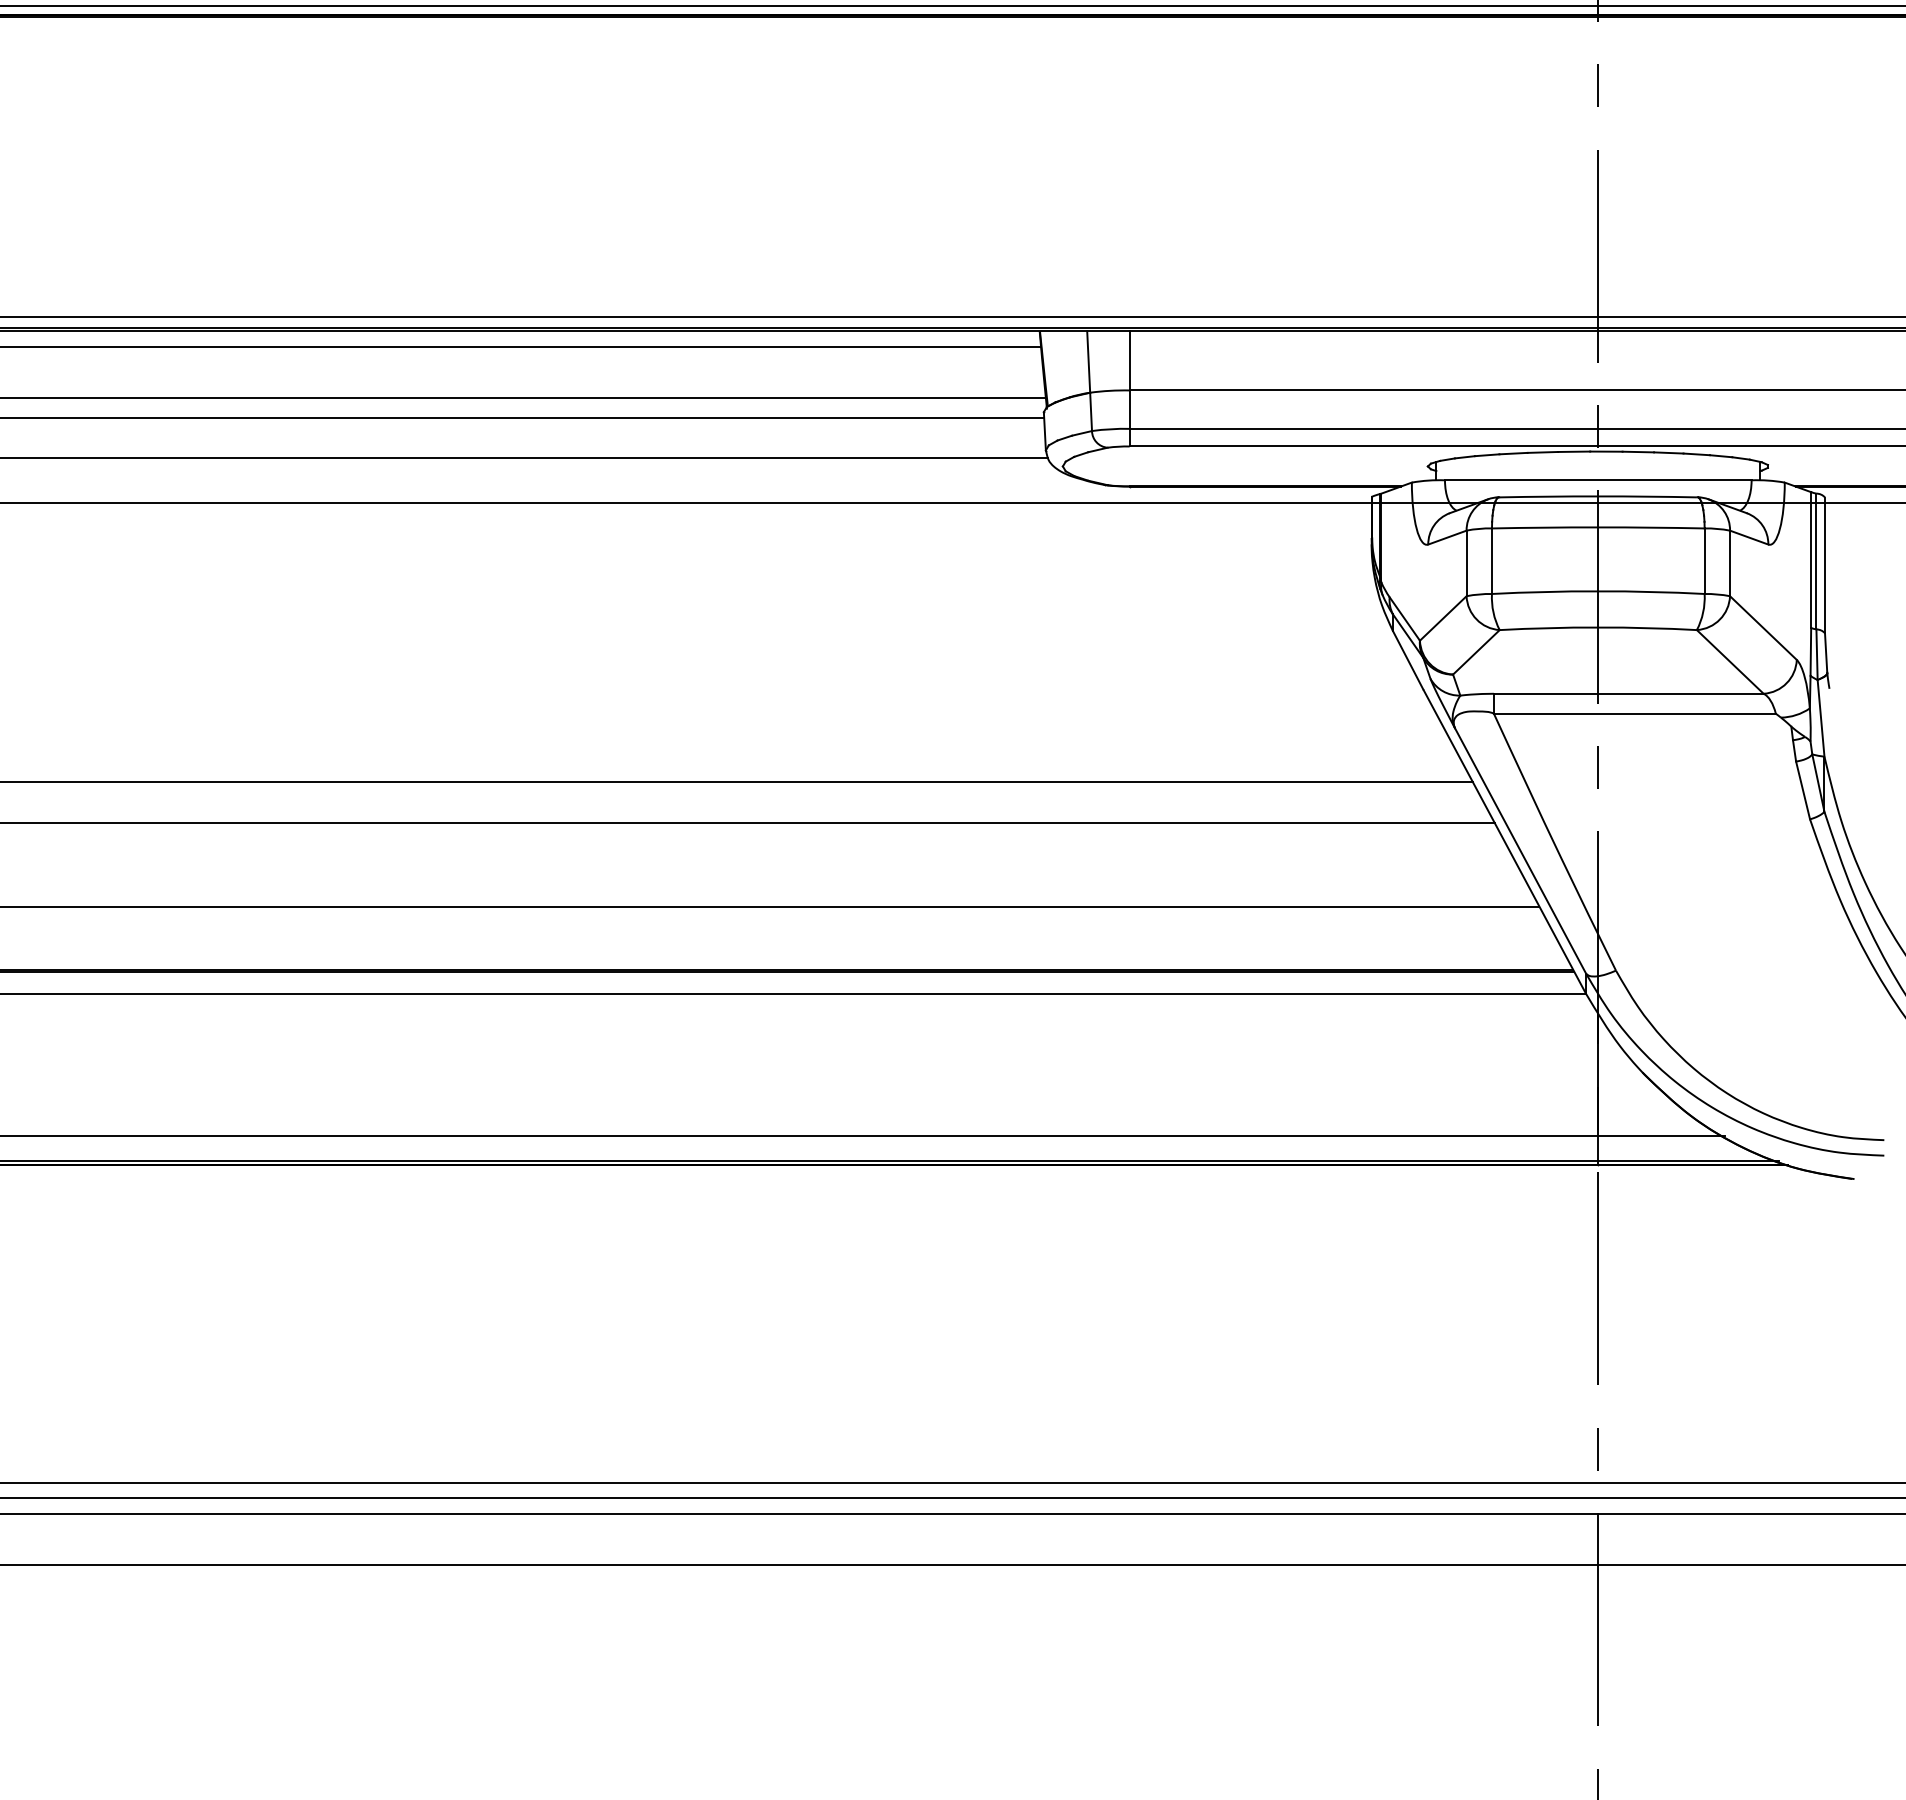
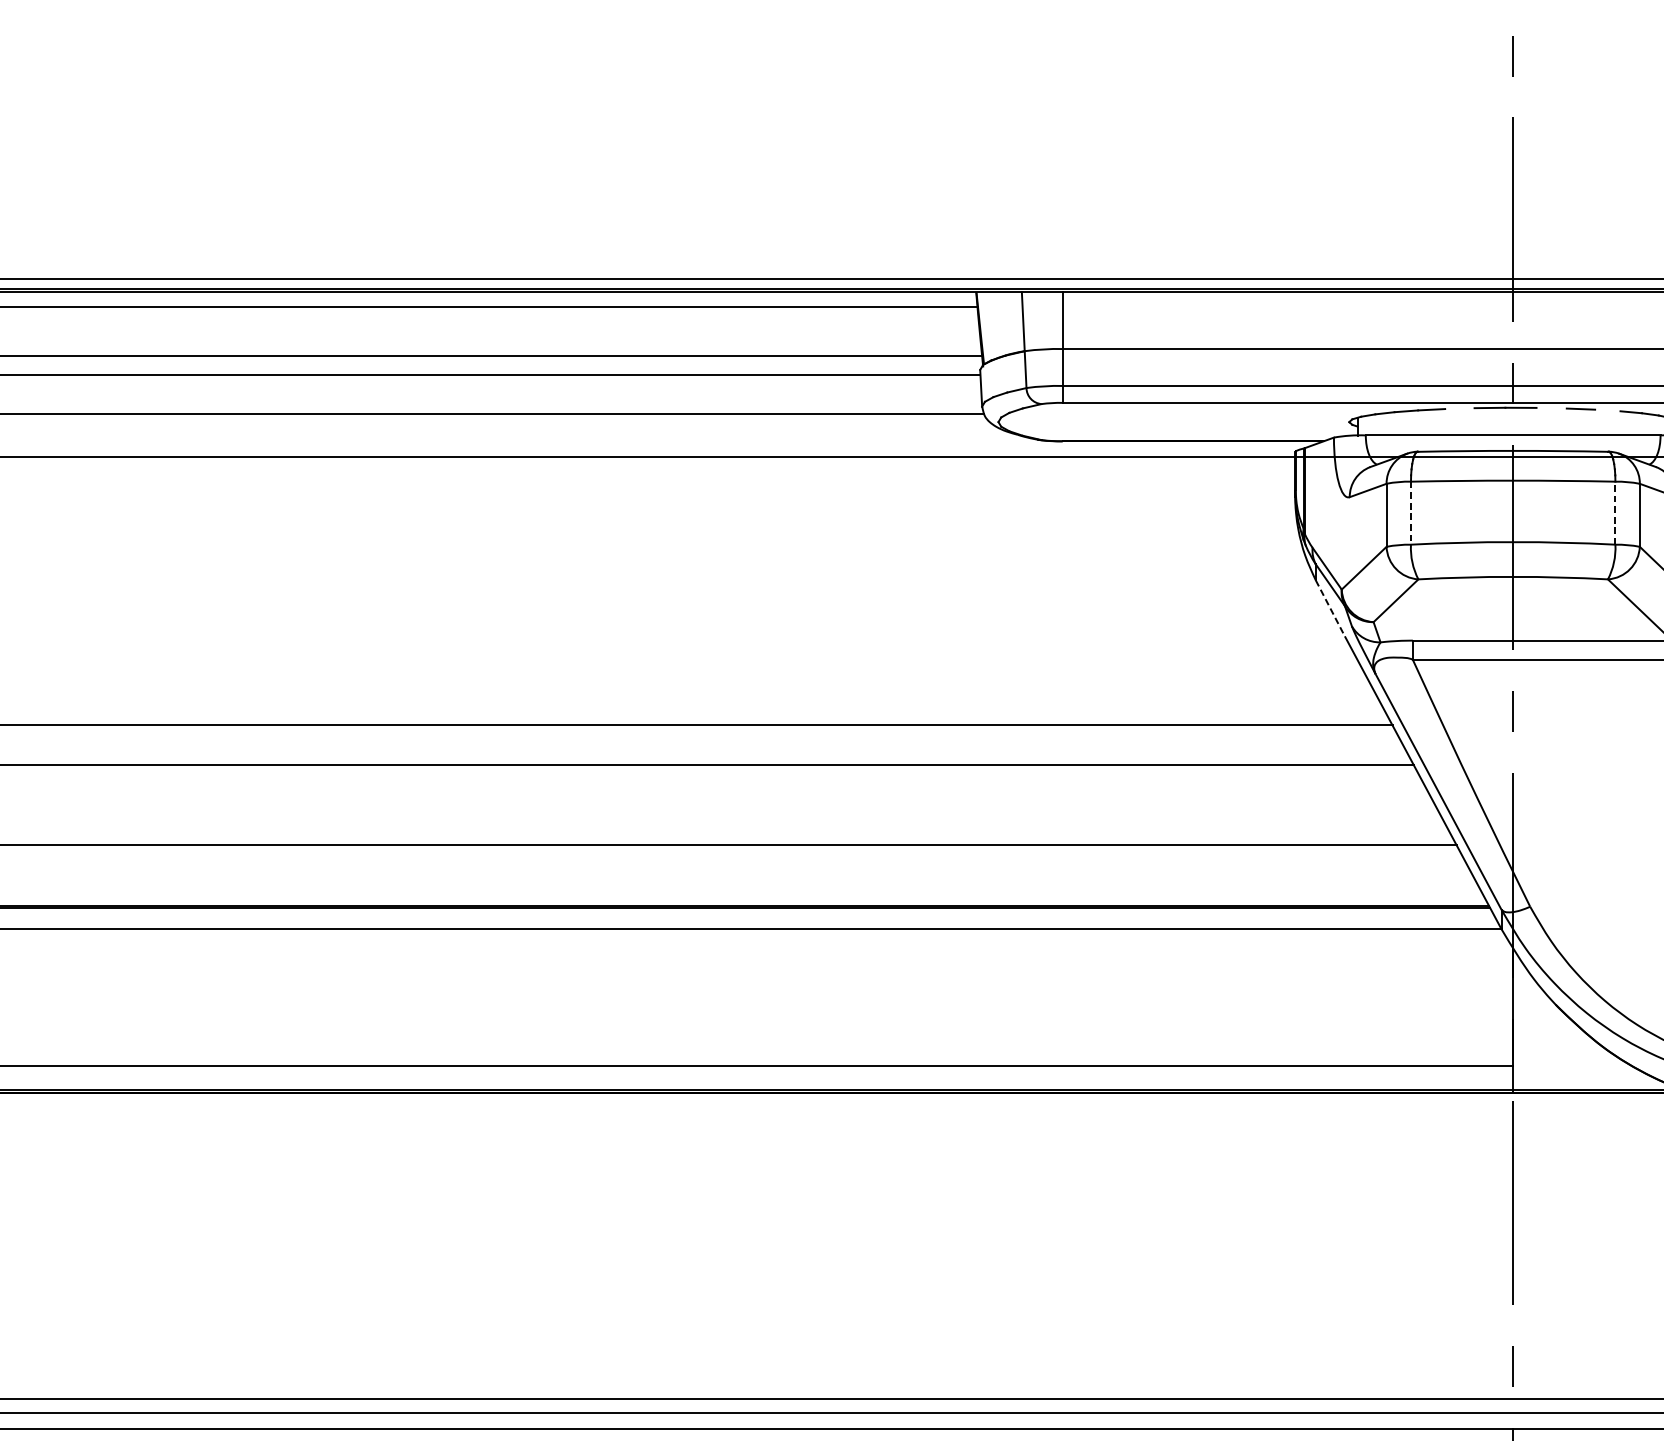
line: (1542, 451) -> (1459, 407), removed
line: (1638, 451) -> (1551, 407), removed
line: (1696, 454) -> (1607, 410), removed
line: (1491, 561) -> (1410, 513), solid -> dashed
line: (1704, 561) -> (1615, 513), solid -> dashed
line: (1408, 660) -> (1330, 608), solid -> dashed
line: (1661, 1136) -> (1573, 1066), removed

